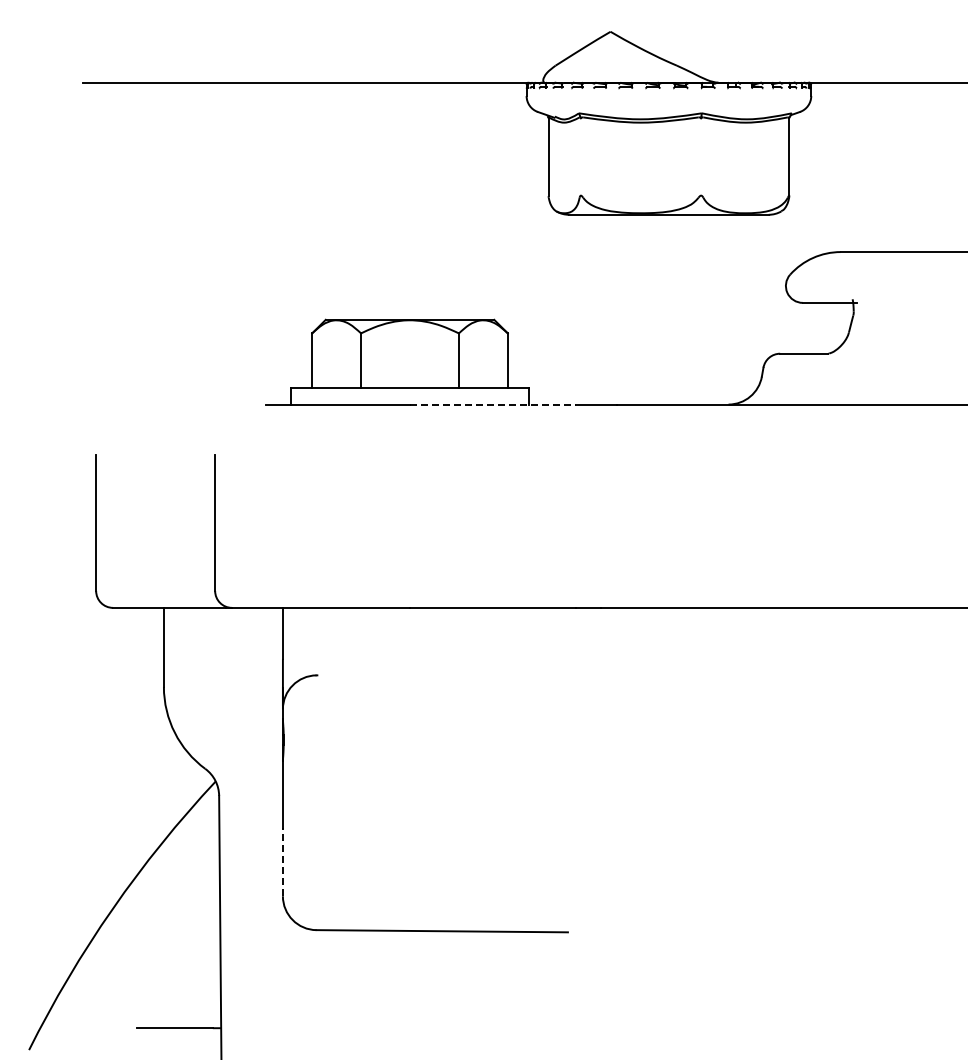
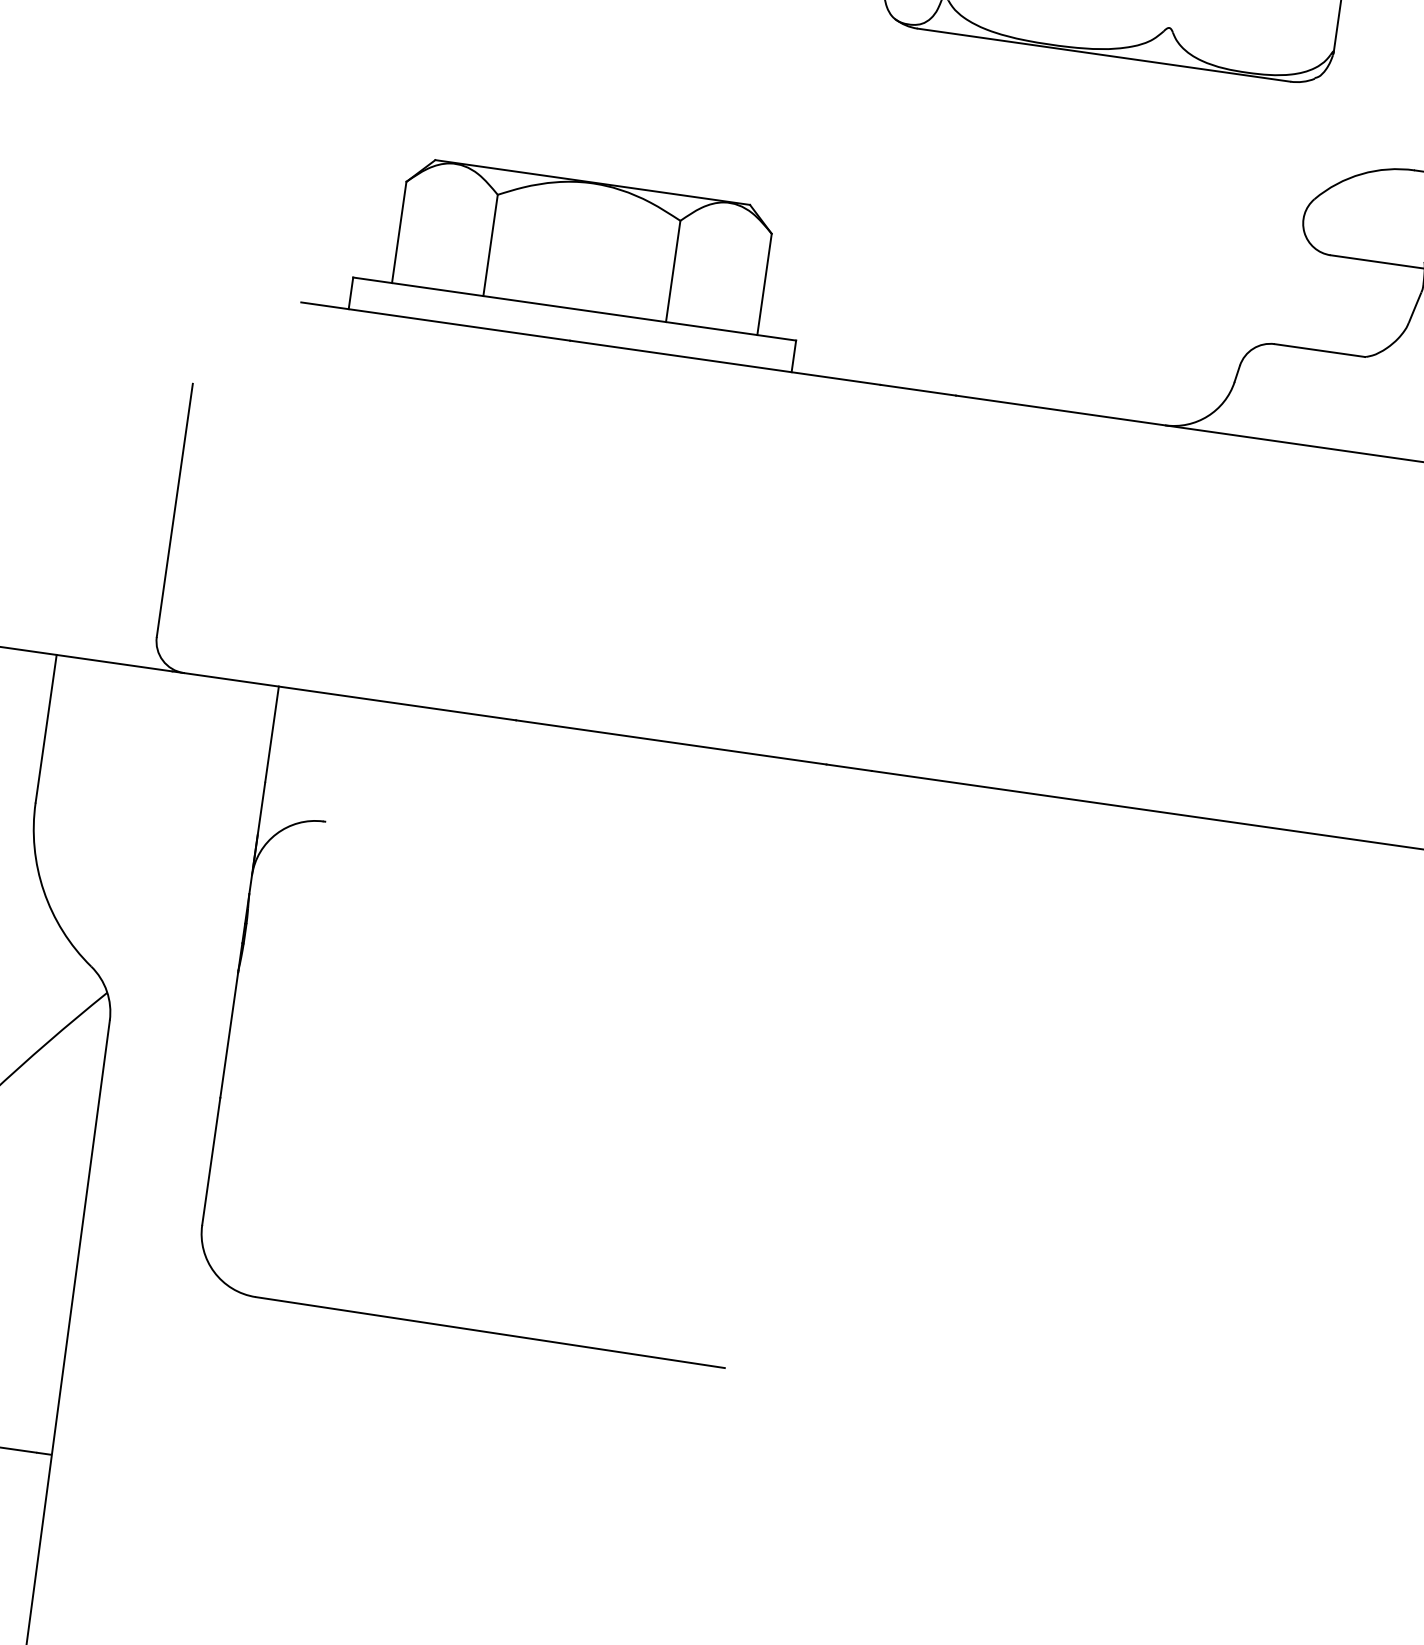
line: (493, 404) -> (726, 362), dashed -> solid
line: (282, 861) -> (210, 1159), dashed -> solid

